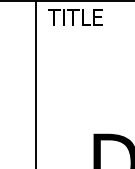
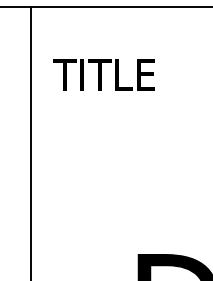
text: (75, 17) -> (104, 74), moved

